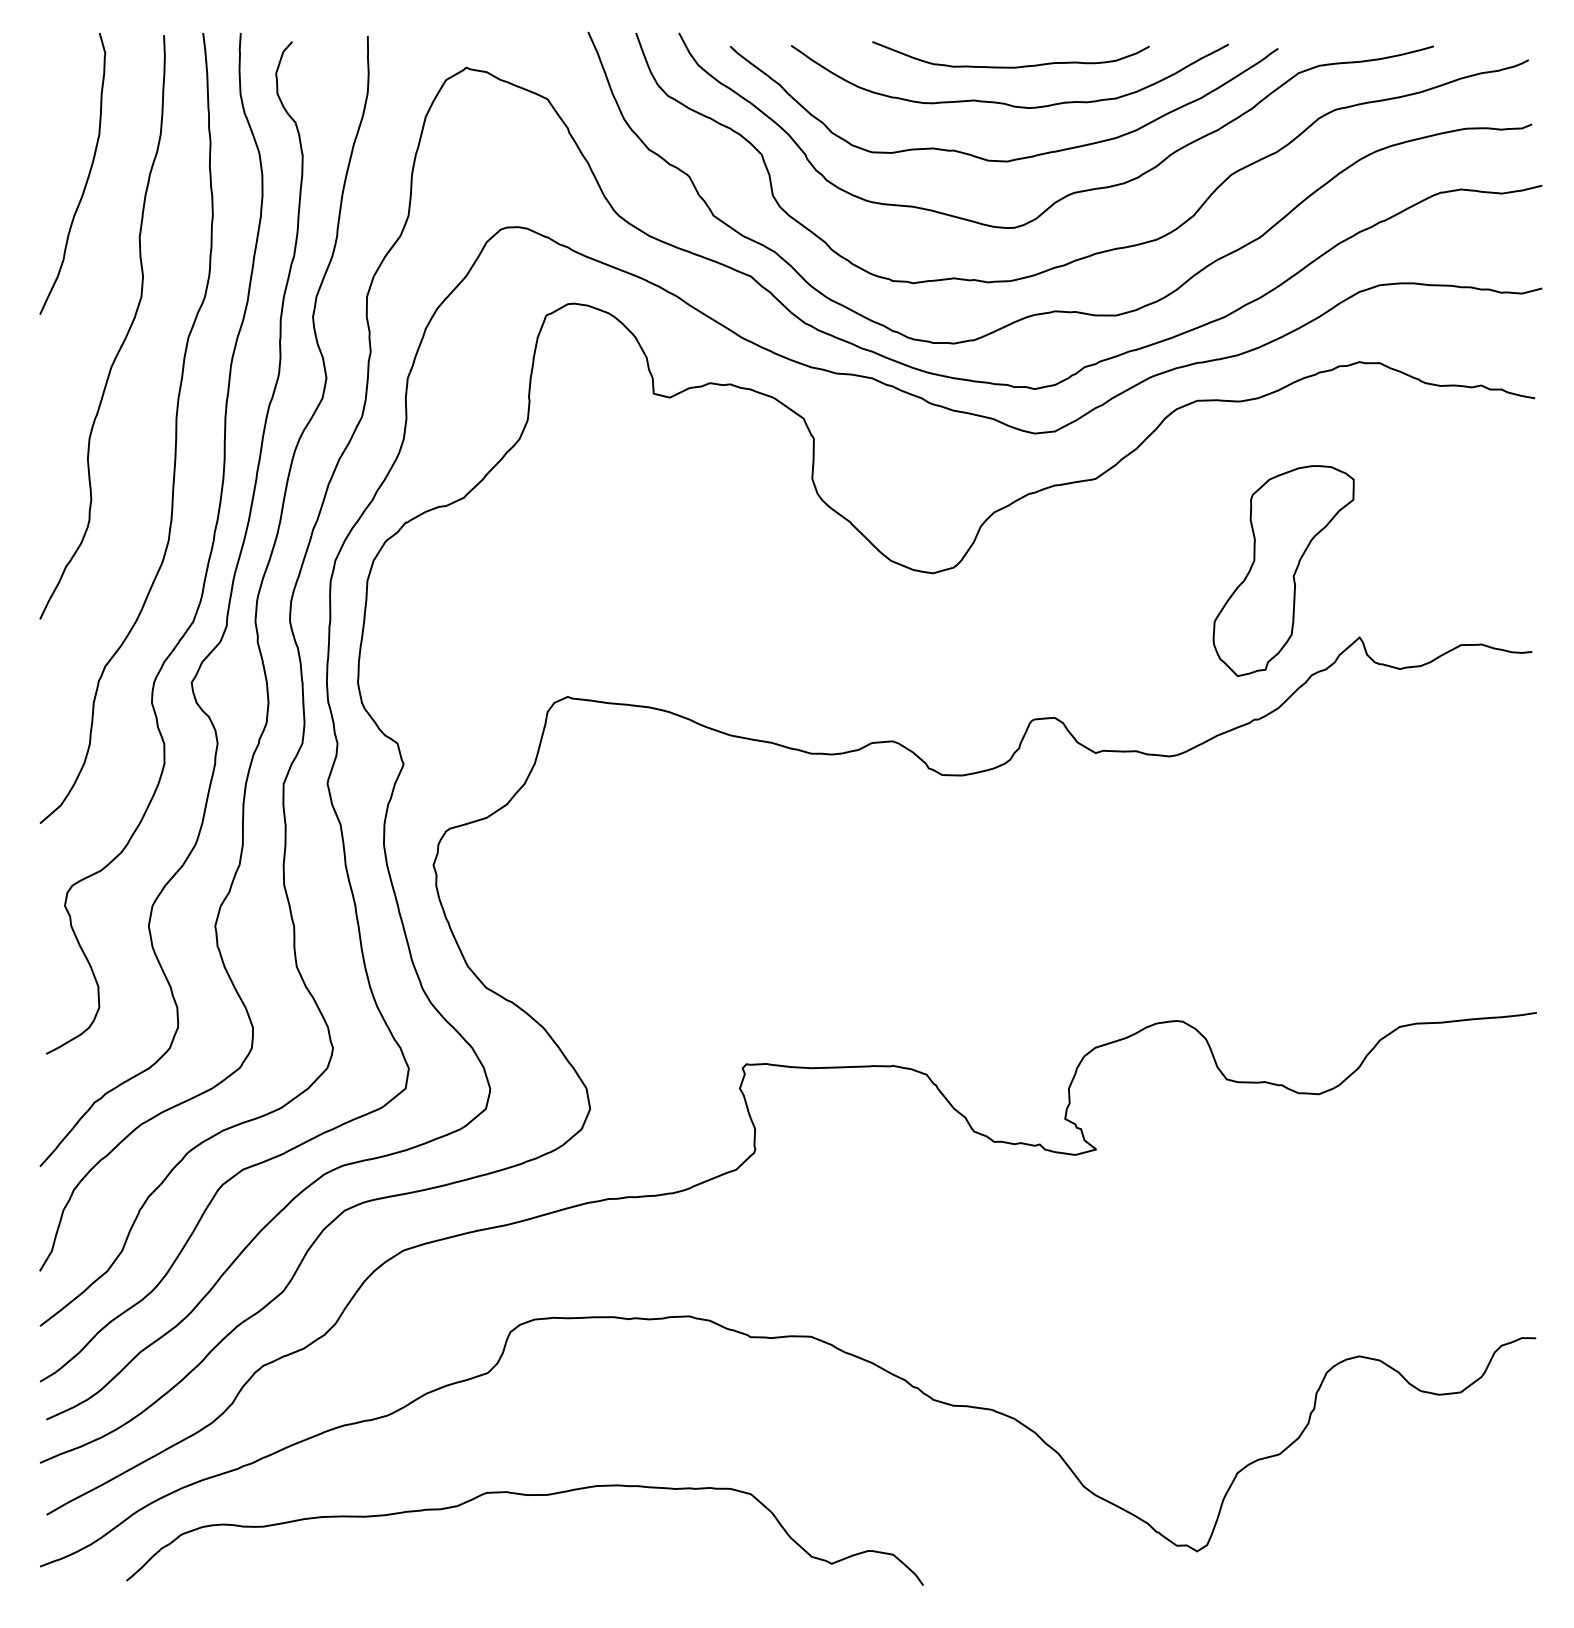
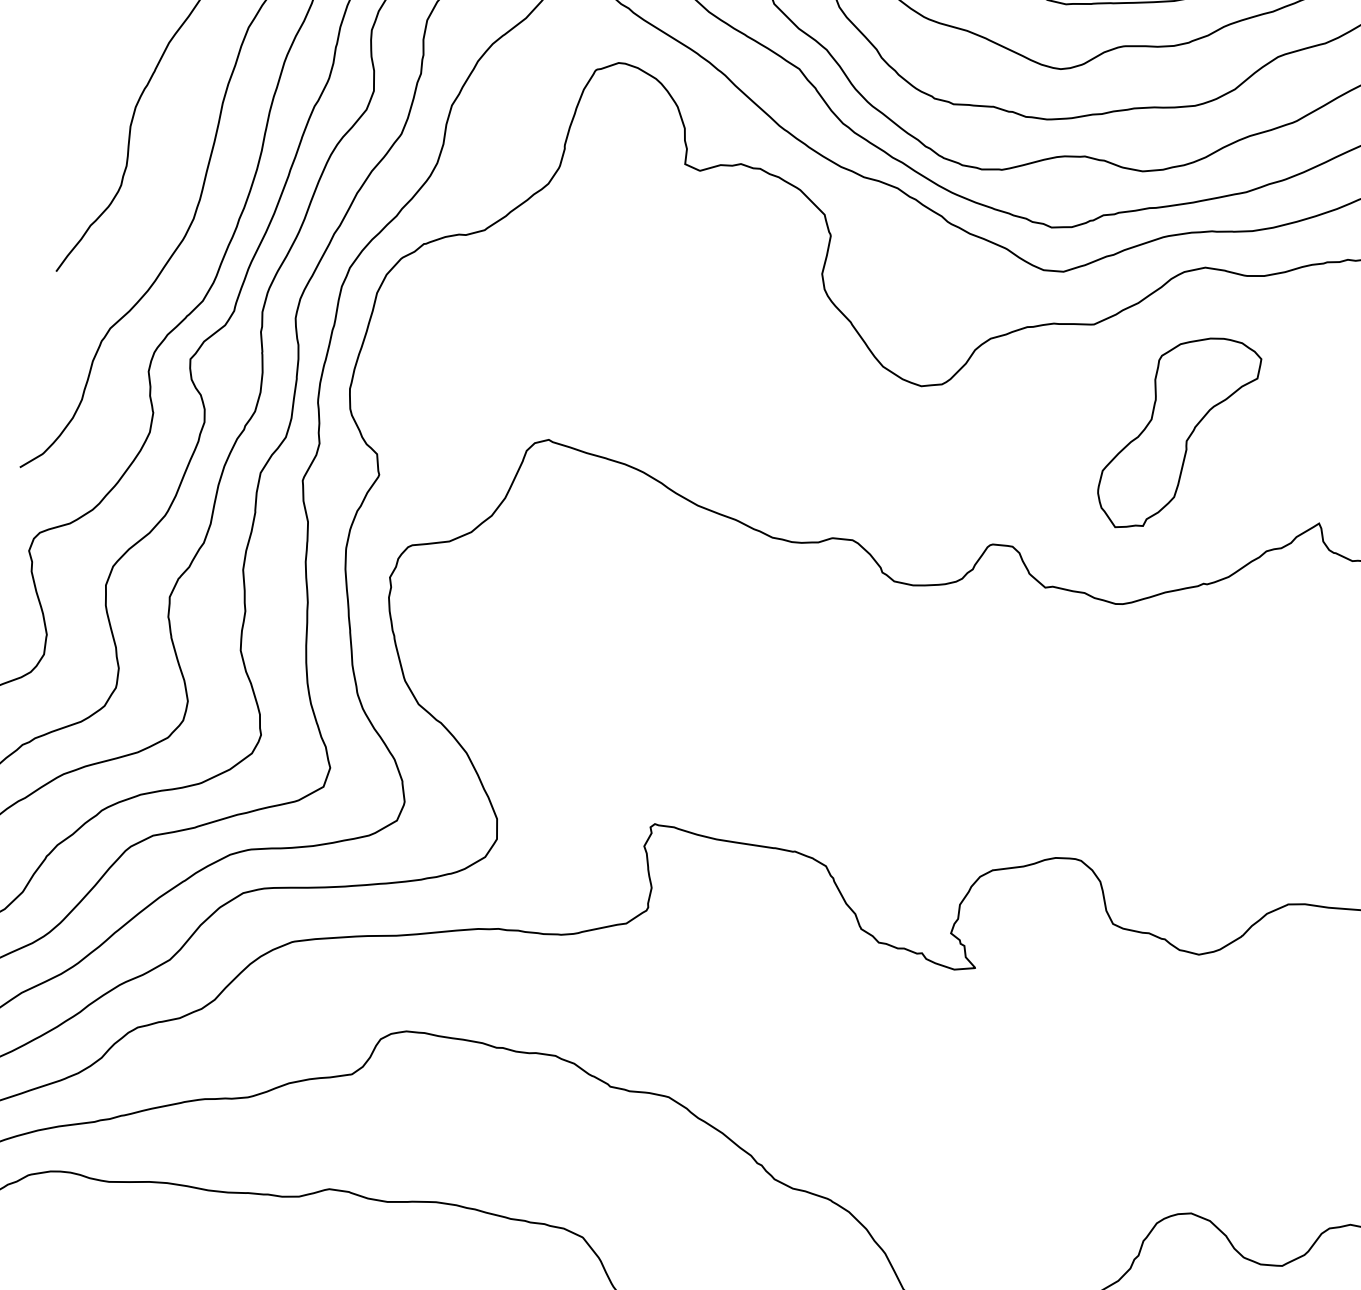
part: (1283, 571) -> (1177, 434), moved

